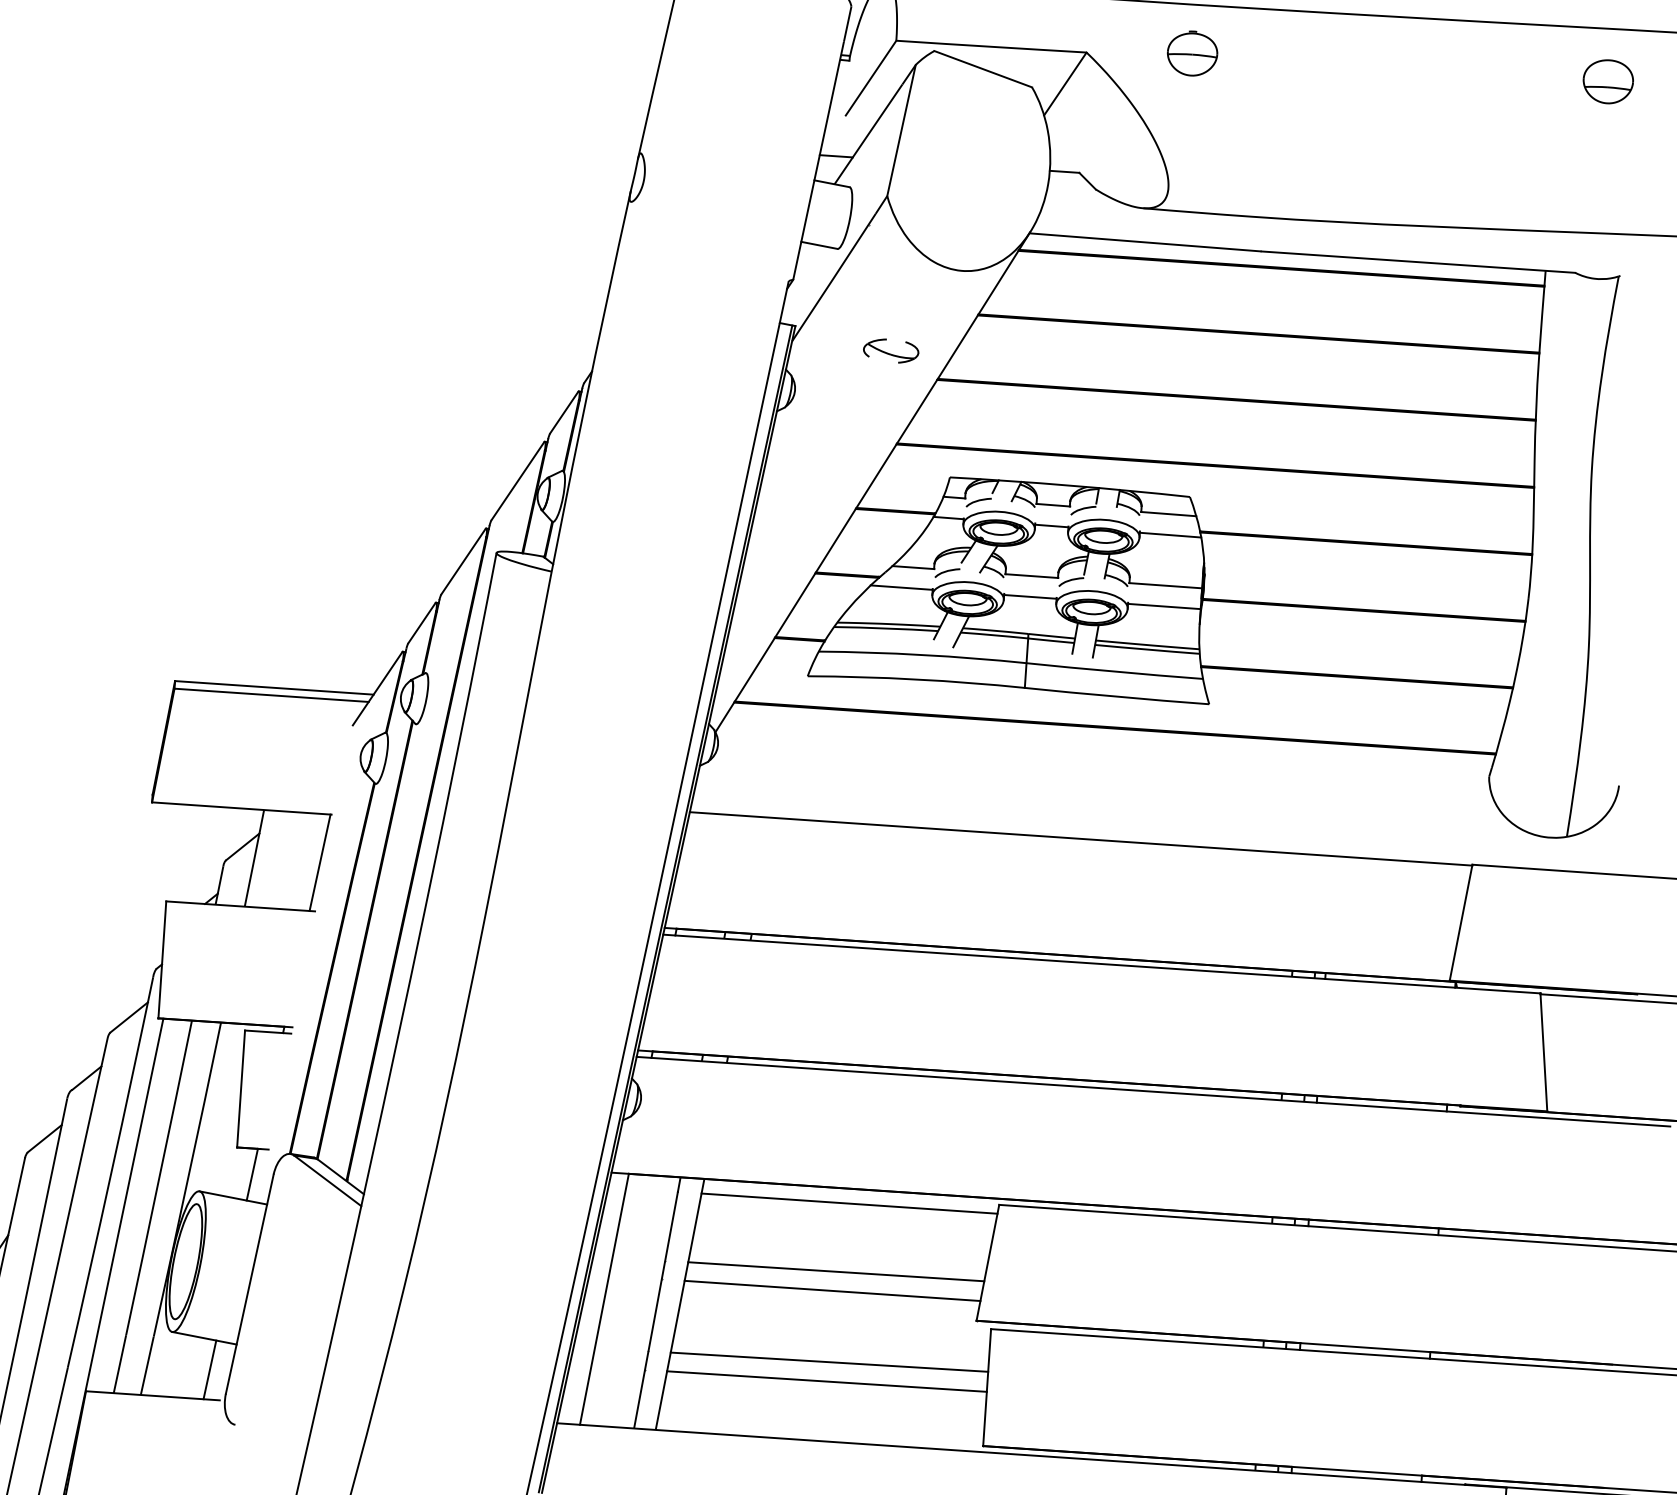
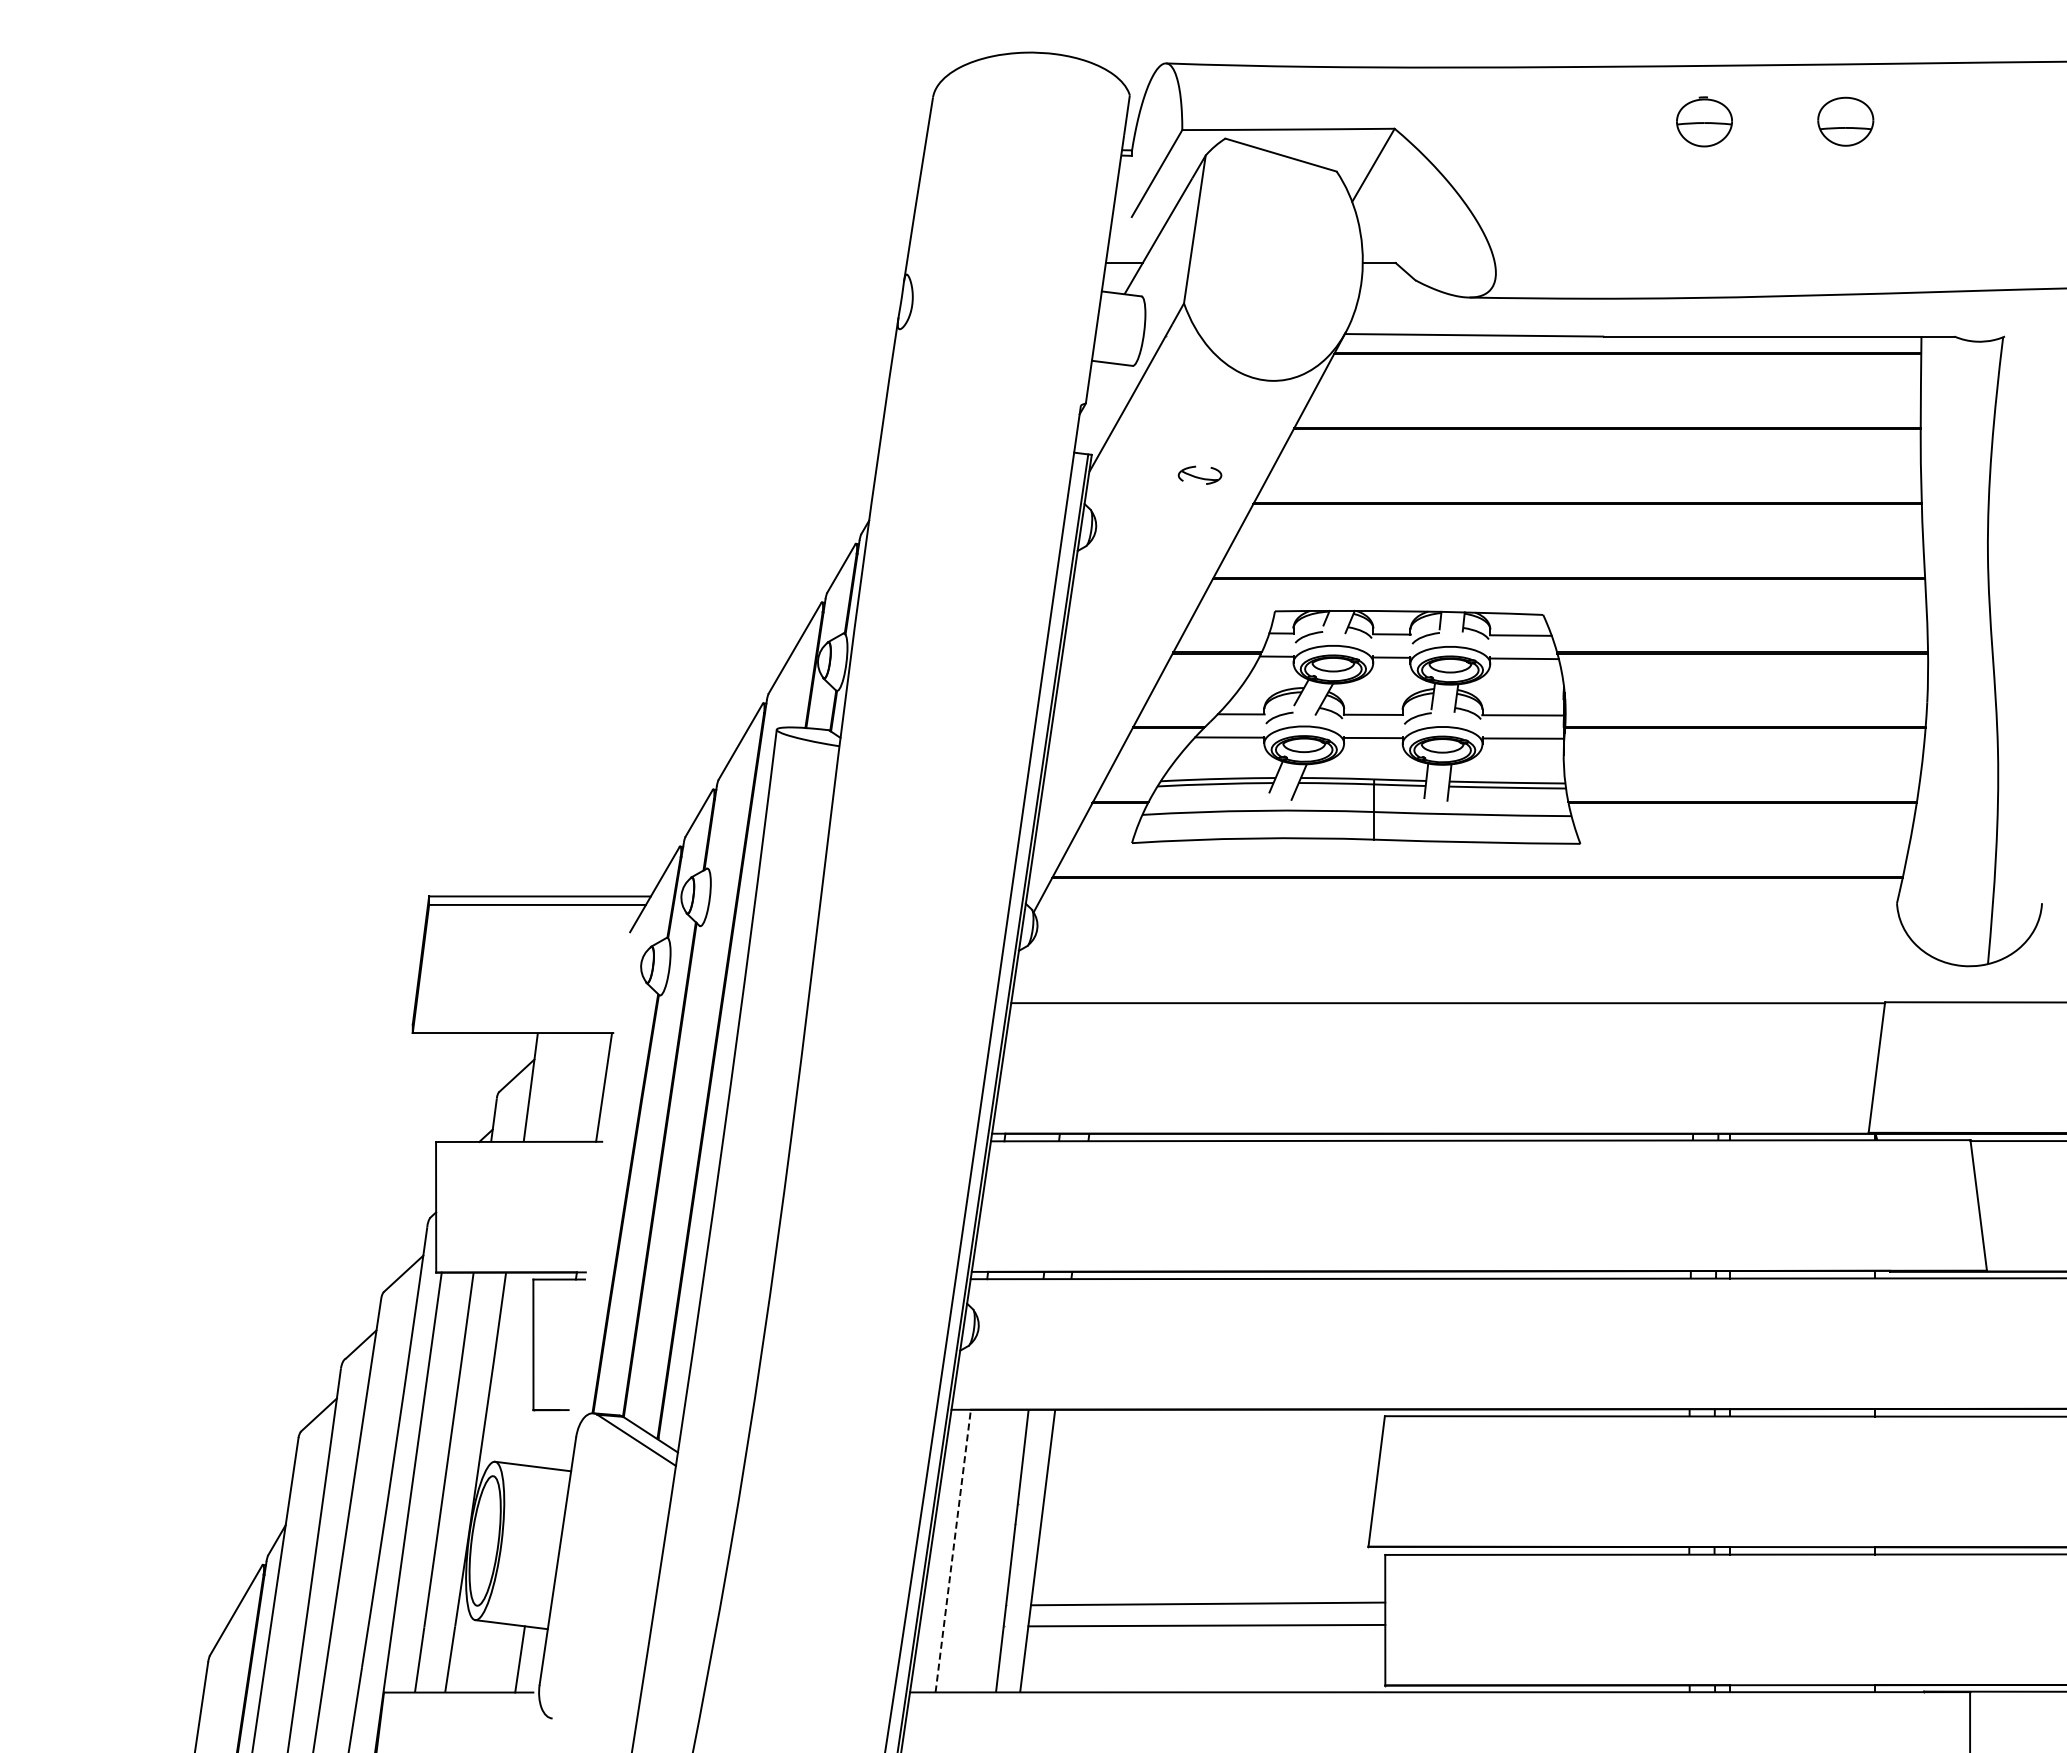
part: (1192, 53) -> (1704, 121), moved
part: (1608, 81) -> (1845, 121), moved
part: (890, 351) -> (1199, 475), size x0.7
line: (252, 1174) -> (552, 1439), removed
line: (849, 1203) -> (1218, 1426), removed
line: (836, 1271) -> (1208, 1502), removed
line: (832, 1290) -> (1206, 1524), removed
line: (604, 1298) -> (953, 1550), solid -> dashed

